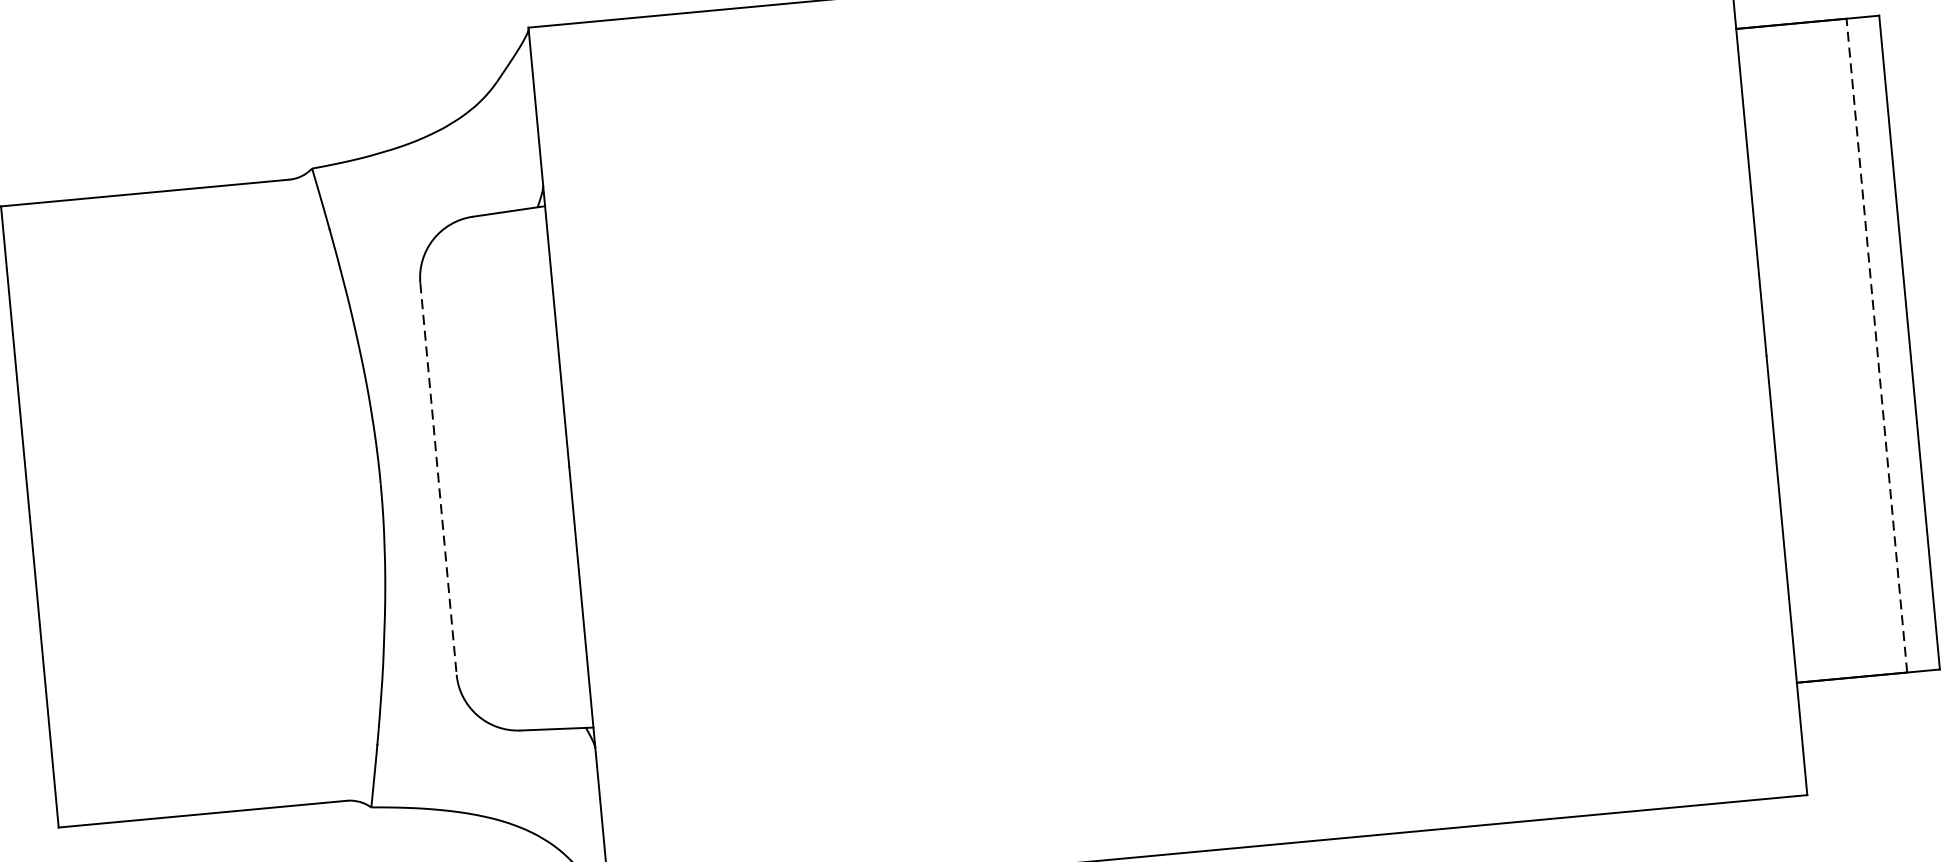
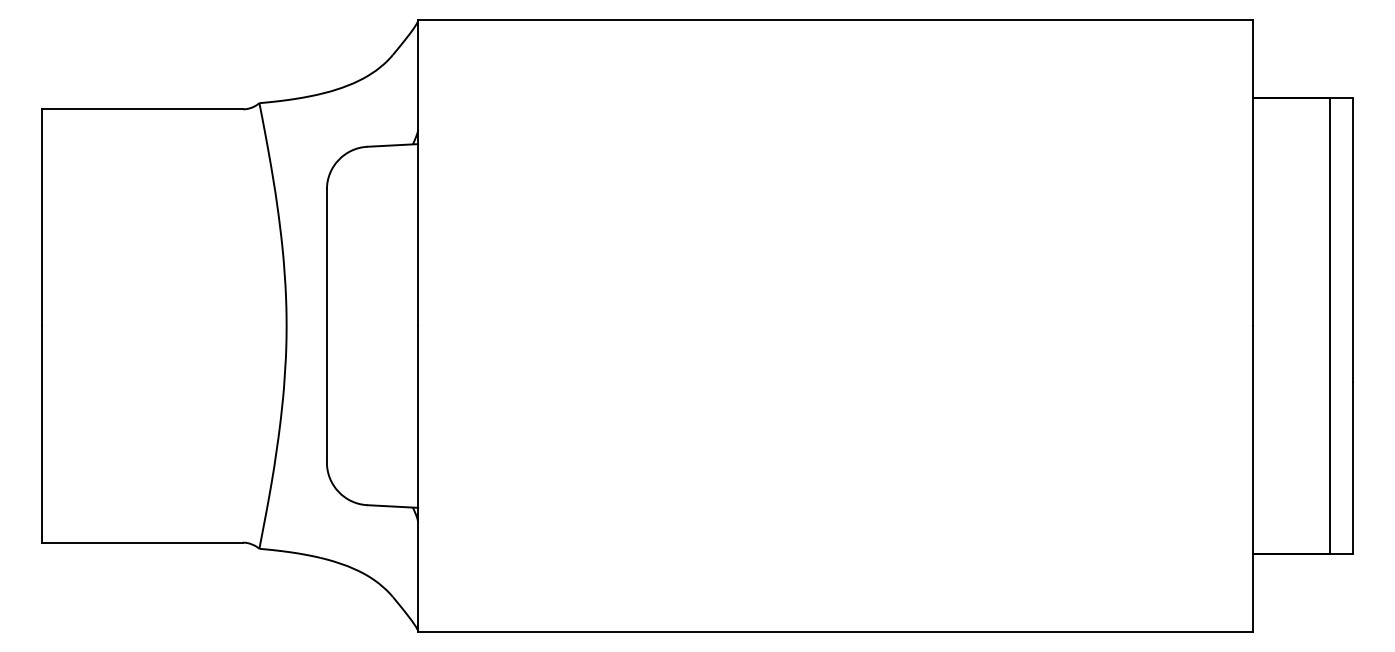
line: (1877, 344) -> (1330, 325), dashed -> solid
line: (437, 478) -> (326, 325), dashed -> solid

